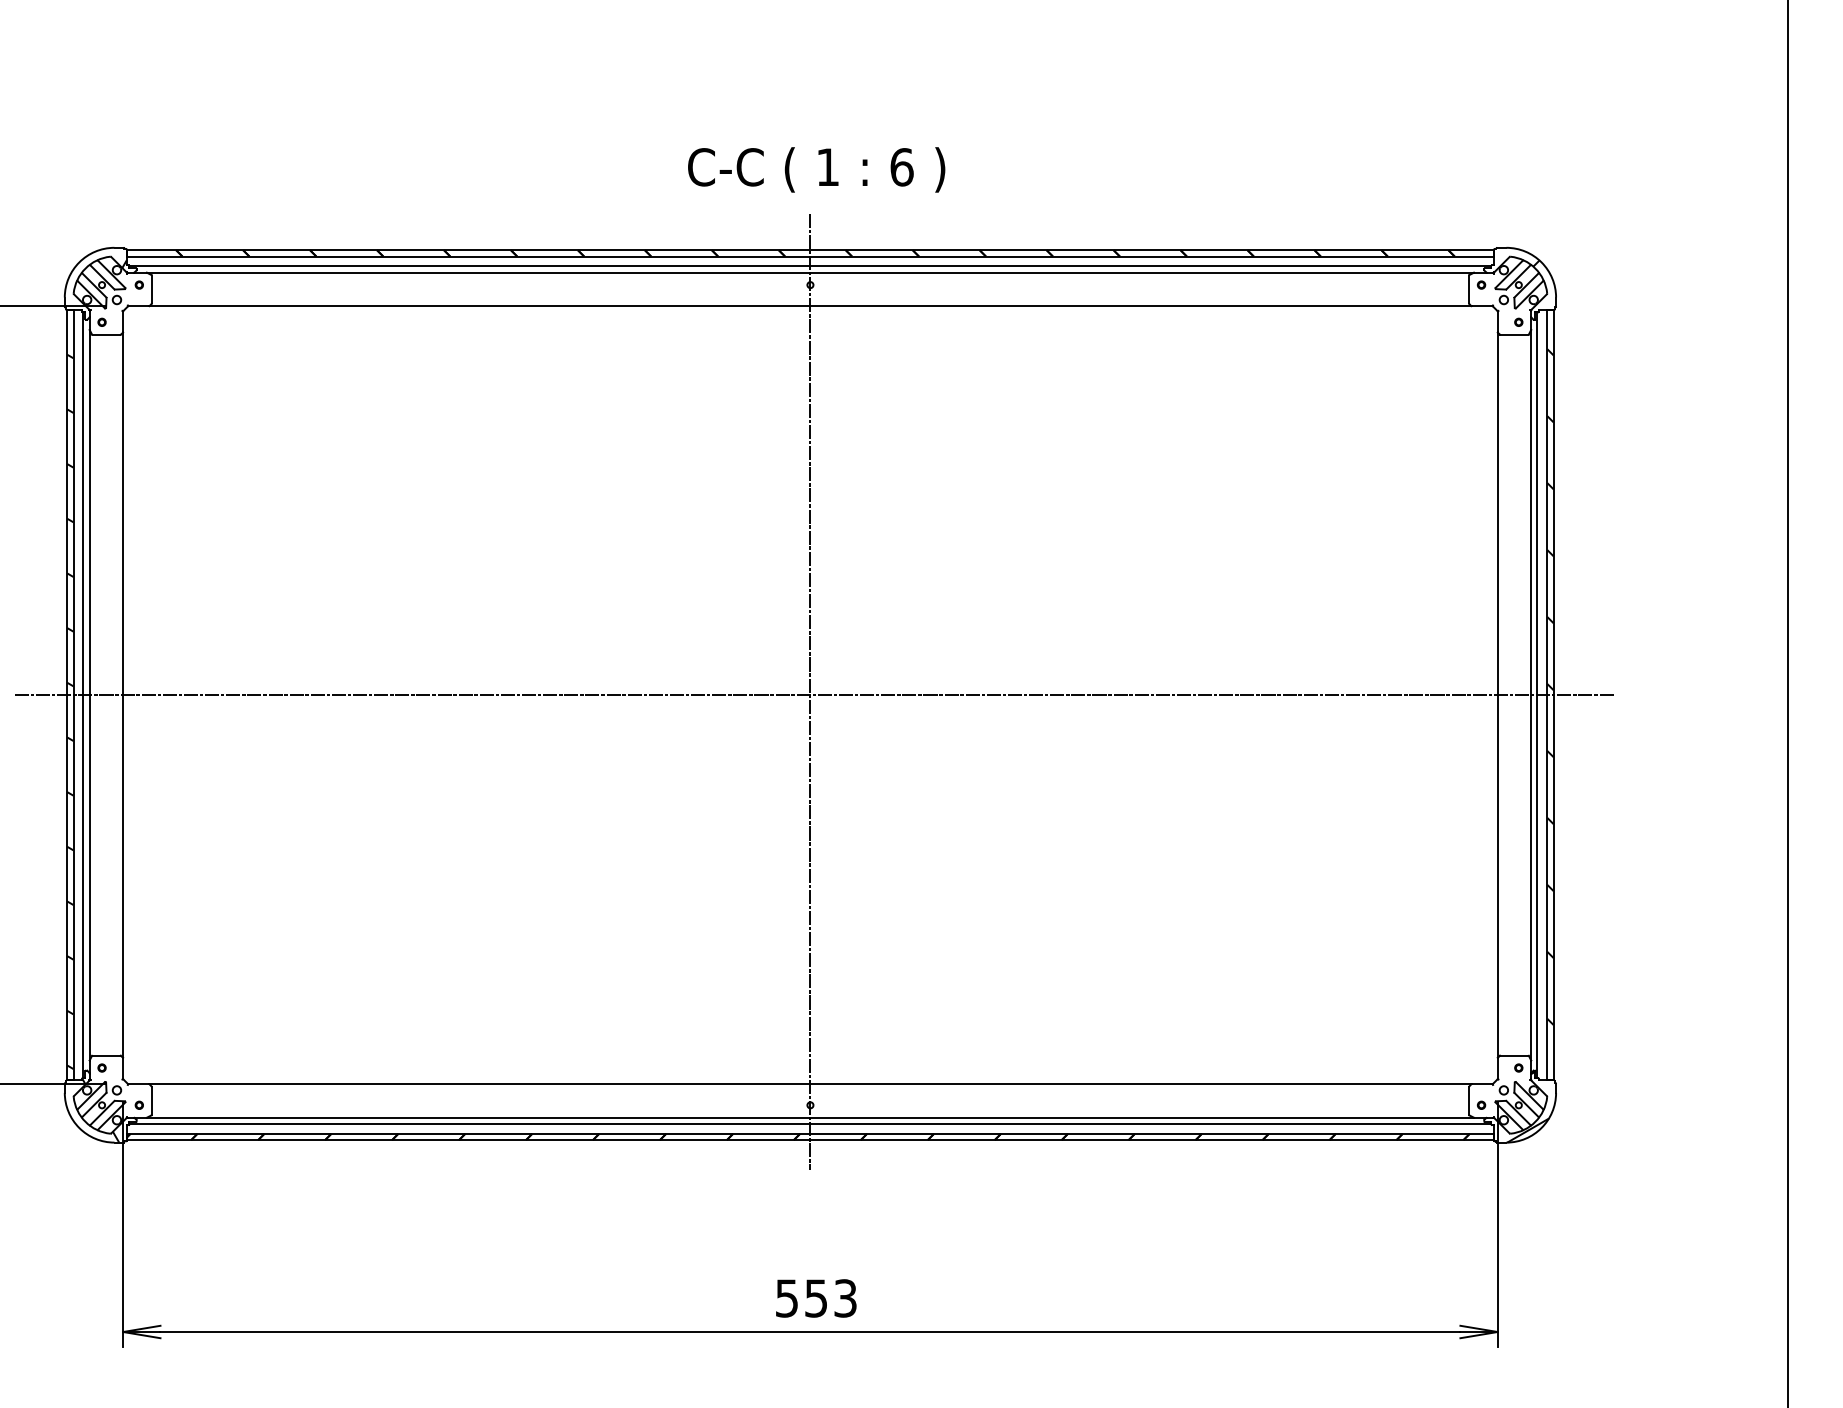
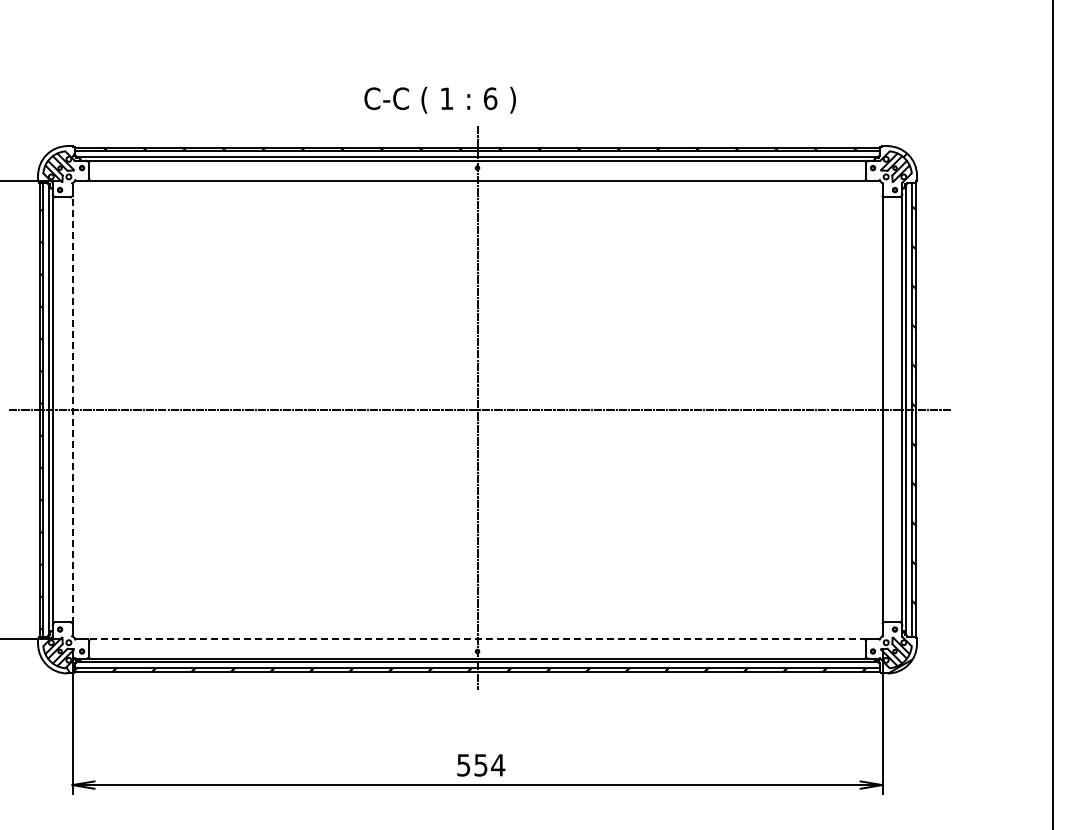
text: (815, 168) -> (439, 99), moved
line: (123, 694) -> (72, 409), solid -> dashed
line: (810, 1084) -> (477, 639), solid -> dashed
text: (845, 1298) -> (498, 765), 553 -> 554

